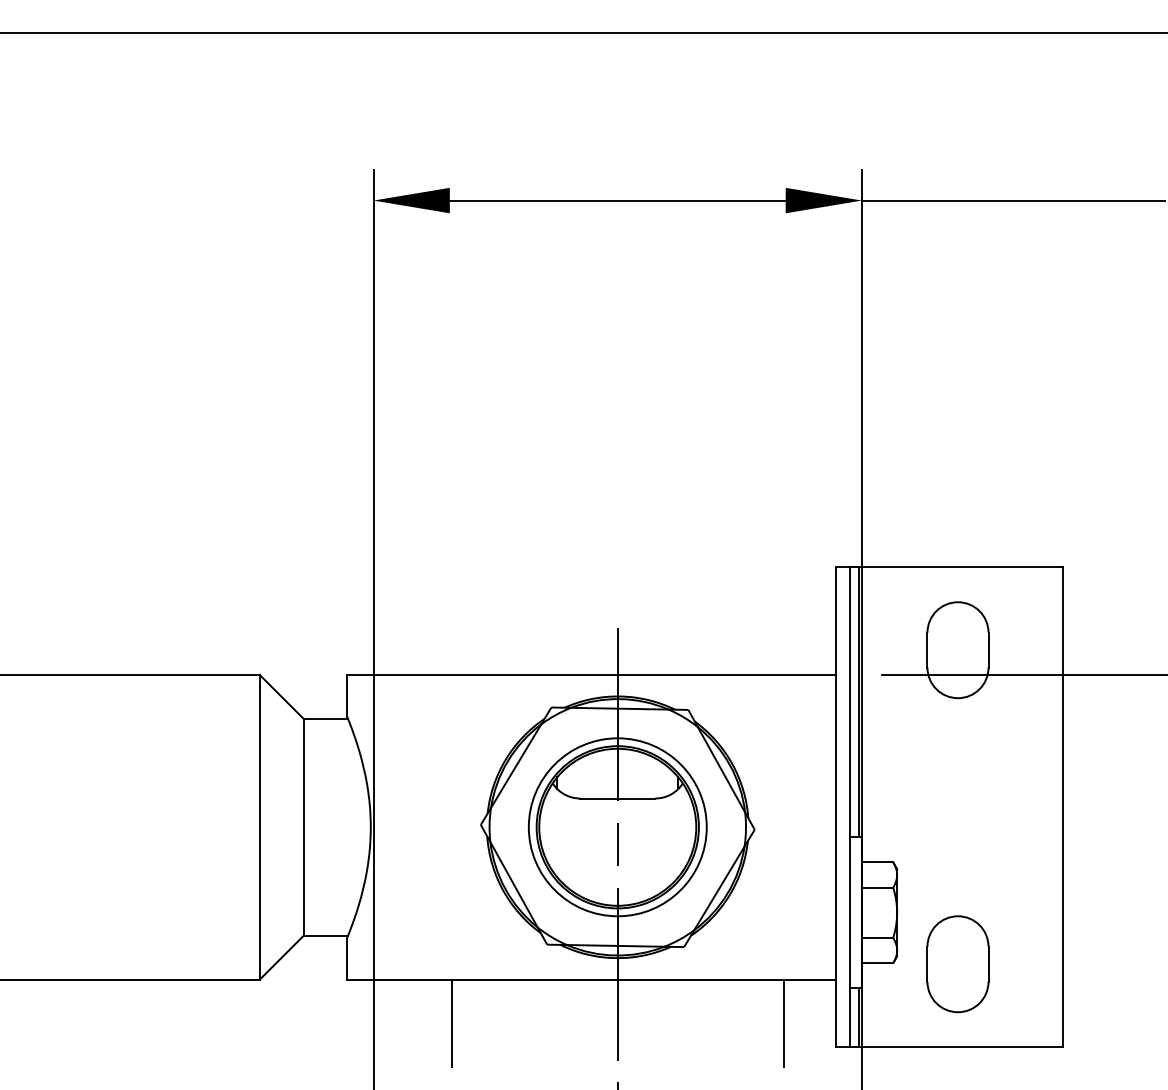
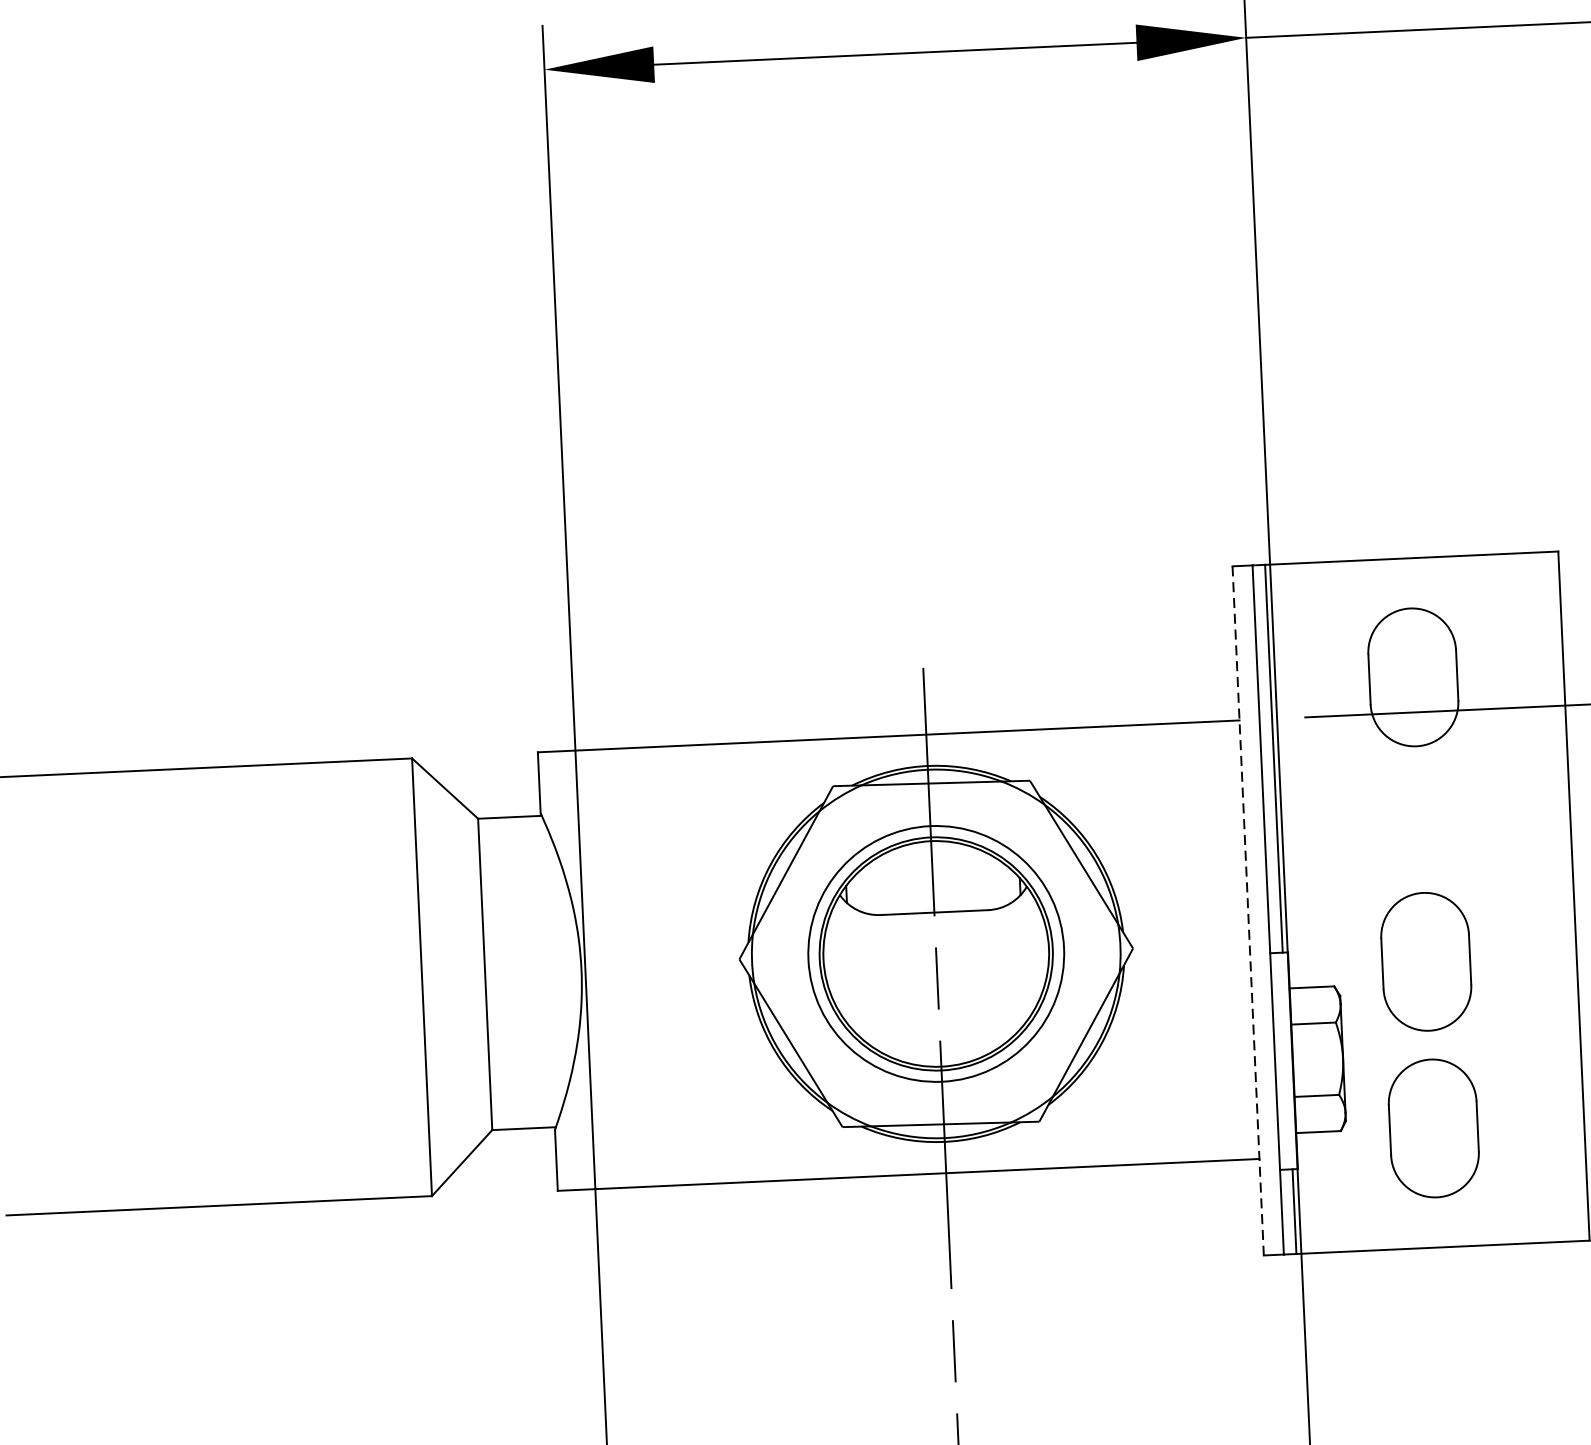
line: (835, 807) -> (1247, 911), solid -> dashed
part: (957, 848) -> (1425, 962), added
line: (452, 1023) -> (711, 1246), removed
line: (783, 1023) -> (1187, 1224), removed

